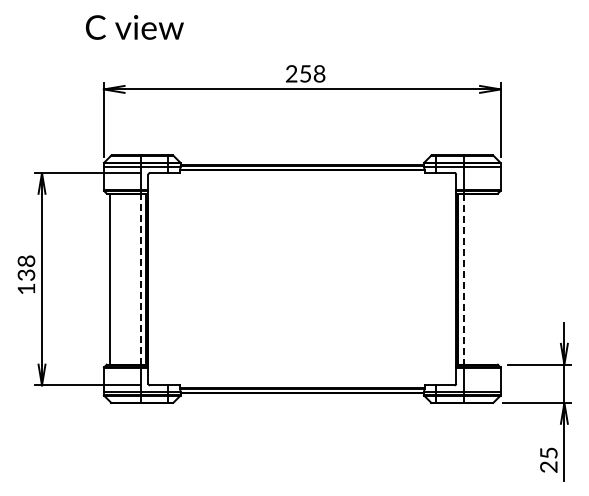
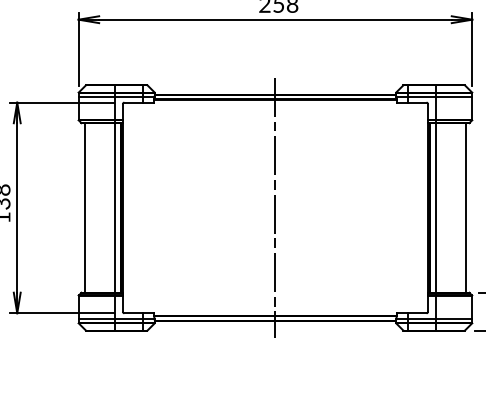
line: (140, 278) -> (114, 207), dashed -> solid
line: (494, 278) -> (466, 207), added
line: (302, 279) -> (275, 208), added
line: (463, 279) -> (435, 208), dashed -> solid

